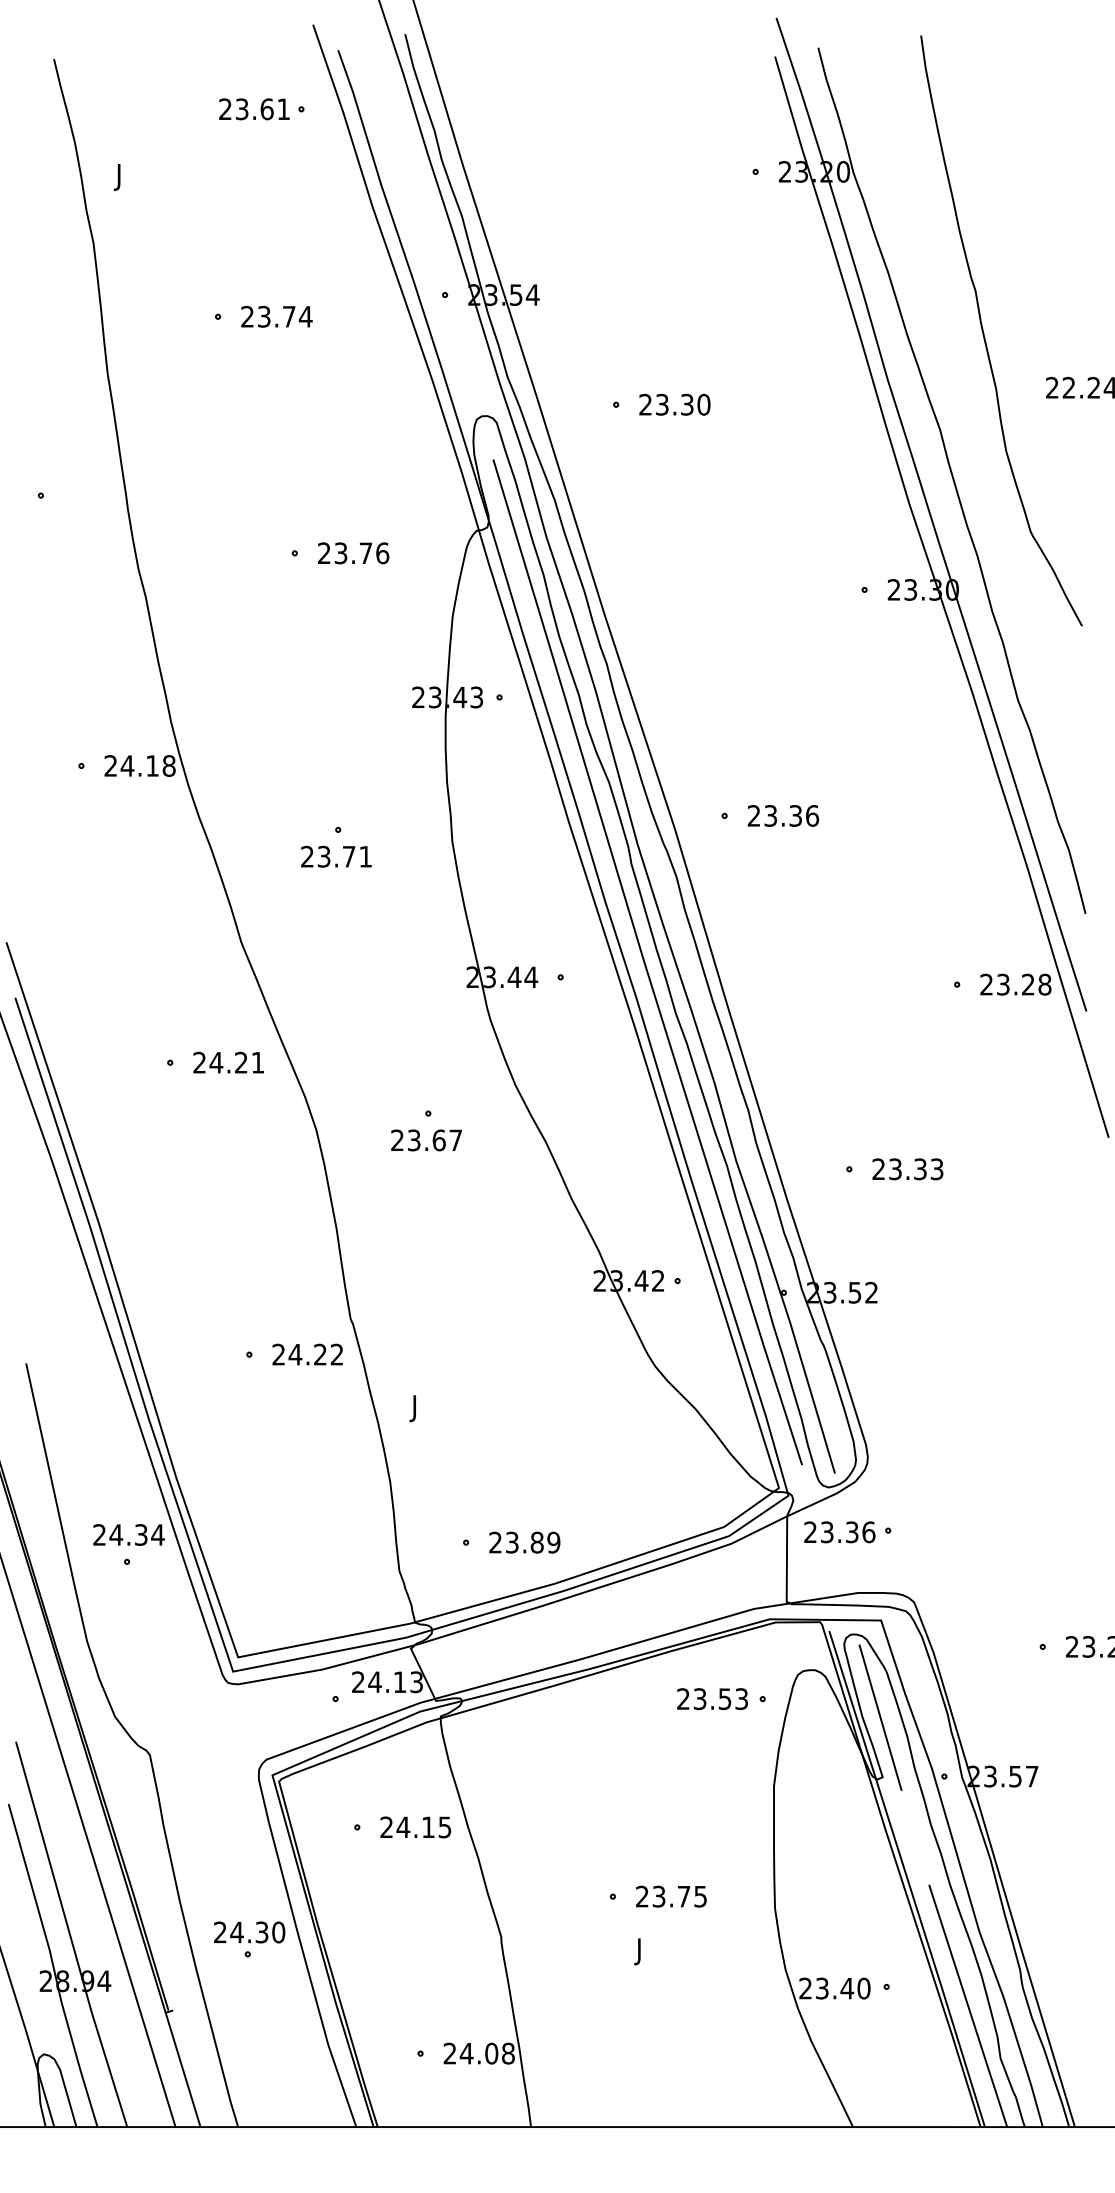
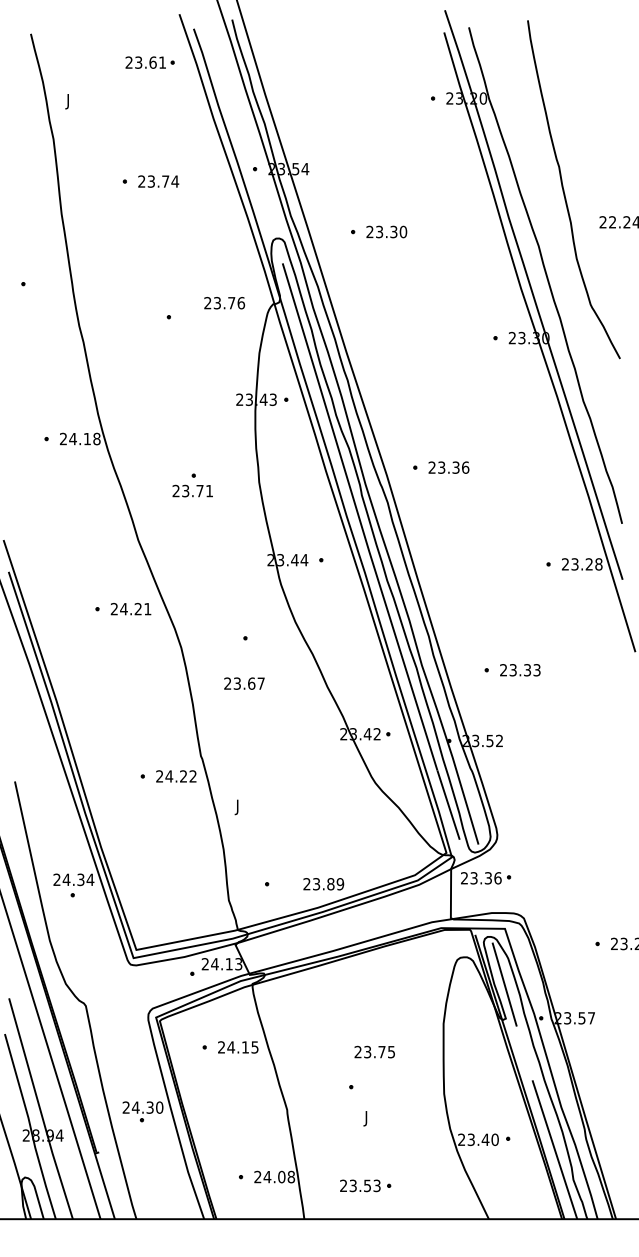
text: (353, 553) -> (224, 303), moved
text: (426, 1140) -> (244, 683), moved
text: (524, 1543) -> (323, 884), moved
part: (721, 1698) -> (365, 1185), moved
text: (670, 1895) -> (374, 1051), moved

